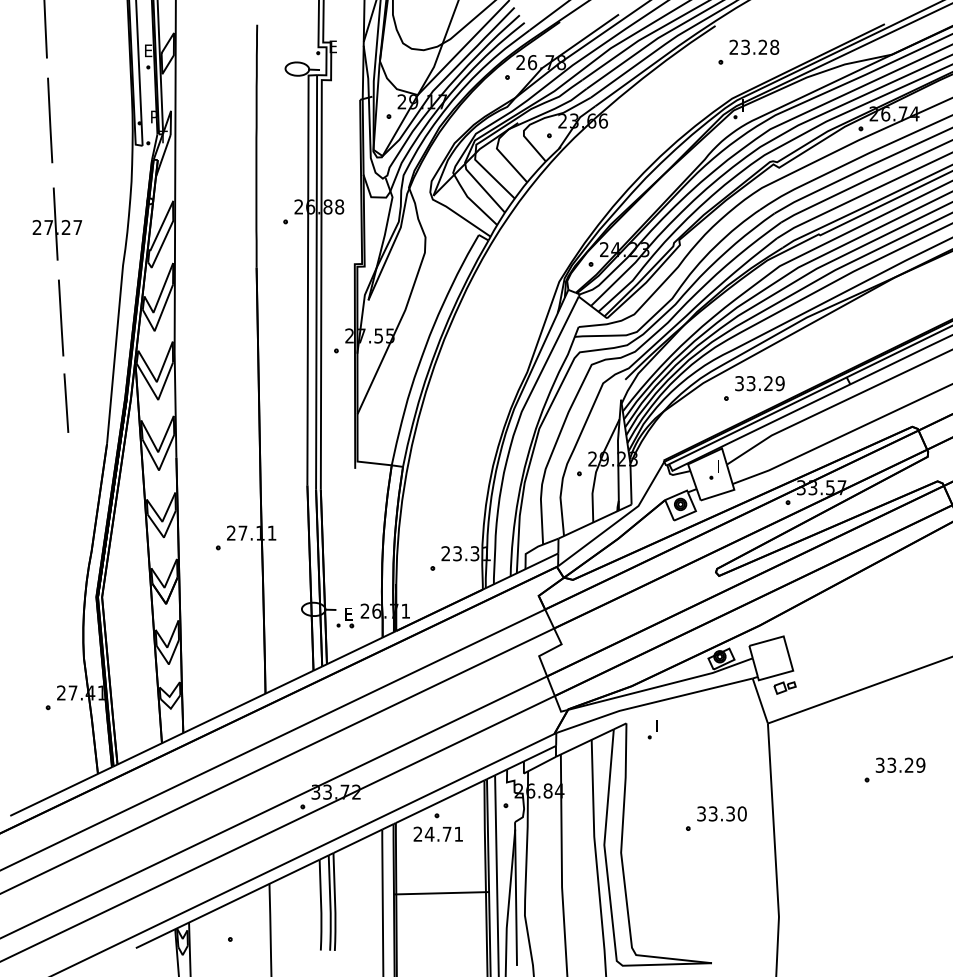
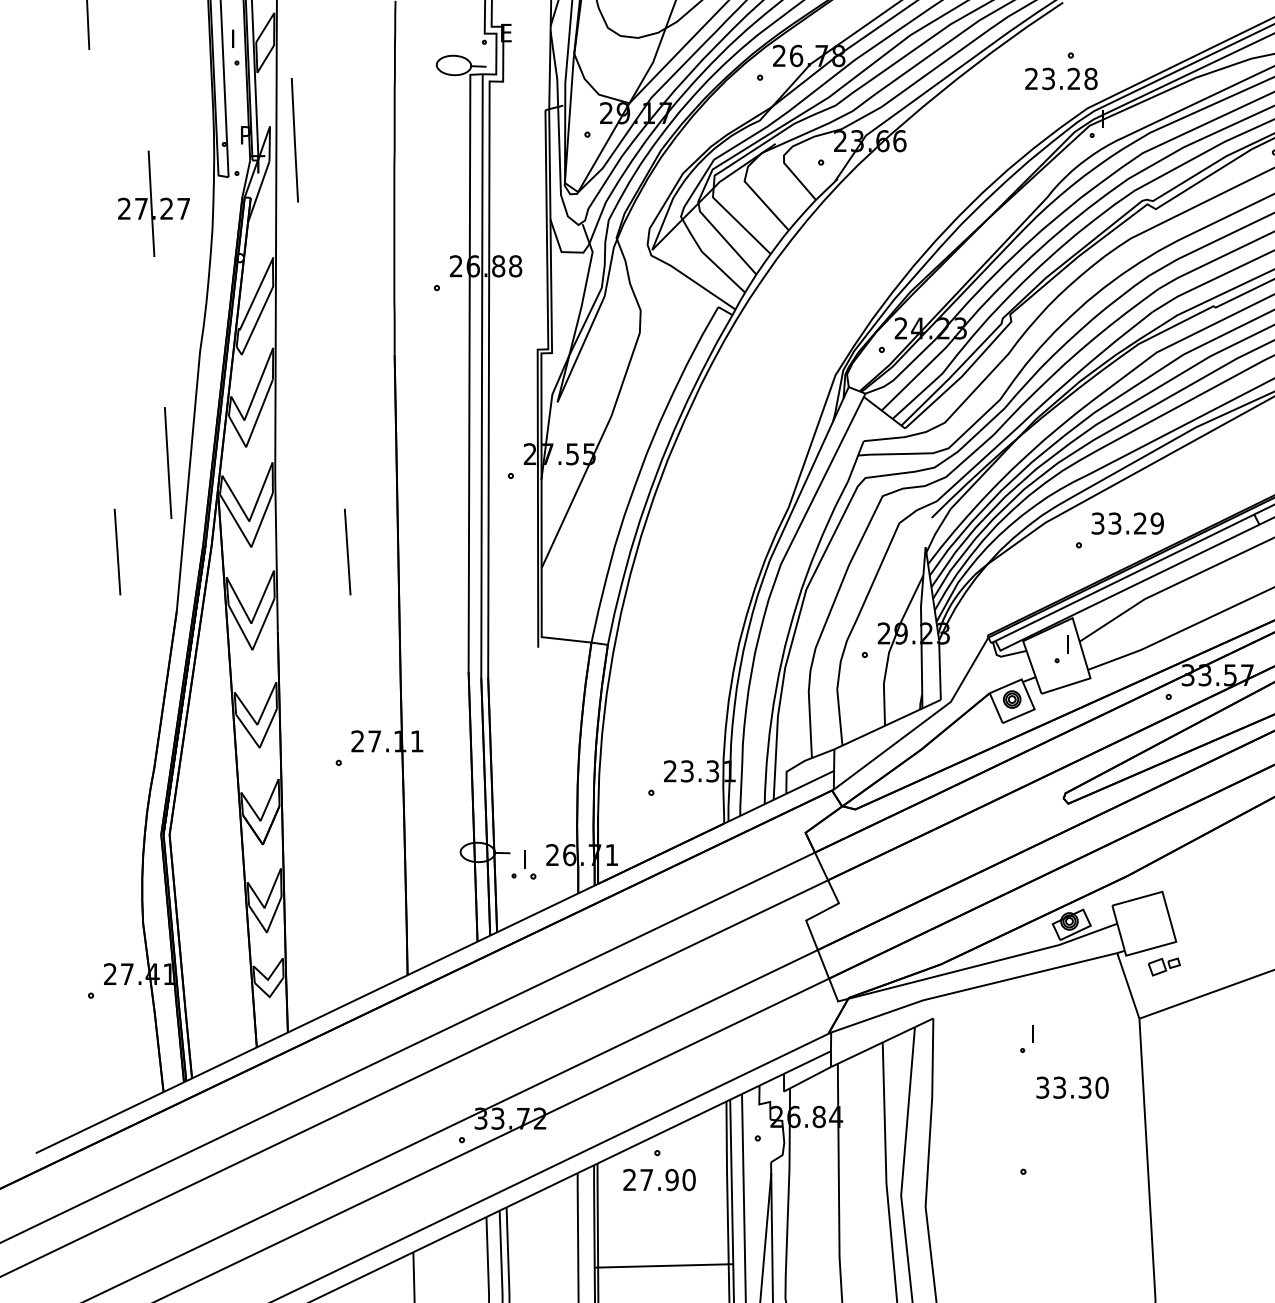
text: (754, 46) -> (1061, 77), moved
text: (149, 50) -> (238, 38), E -> I
line: (50, 120) -> (295, 140), moved
part: (57, 223) -> (154, 202), moved
line: (61, 317) -> (168, 462), moved
line: (224, 402) -> (347, 551), added
text: (349, 614) -> (529, 859), E -> I
part: (652, 729) -> (1026, 1039), moved
text: (721, 813) -> (1071, 1087), moved
text: (443, 833) -> (666, 1178), 24.71 -> 27.90

